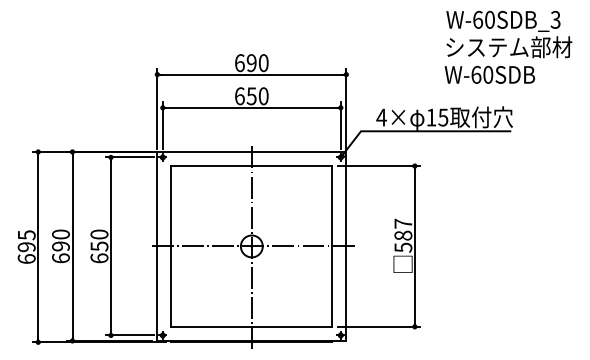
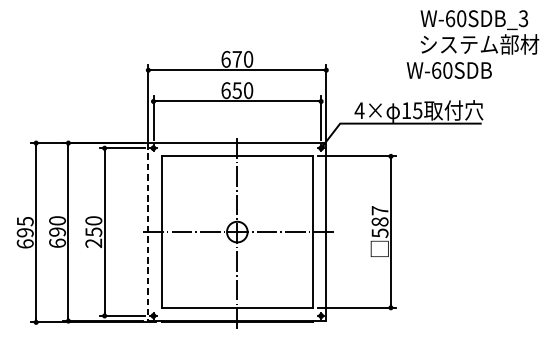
text: (251, 63) -> (237, 59), 690 -> 670
text: (489, 74) -> (448, 70), moved
line: (157, 246) -> (148, 232), solid -> dashed
text: (99, 258) -> (93, 243), 650 -> 250

